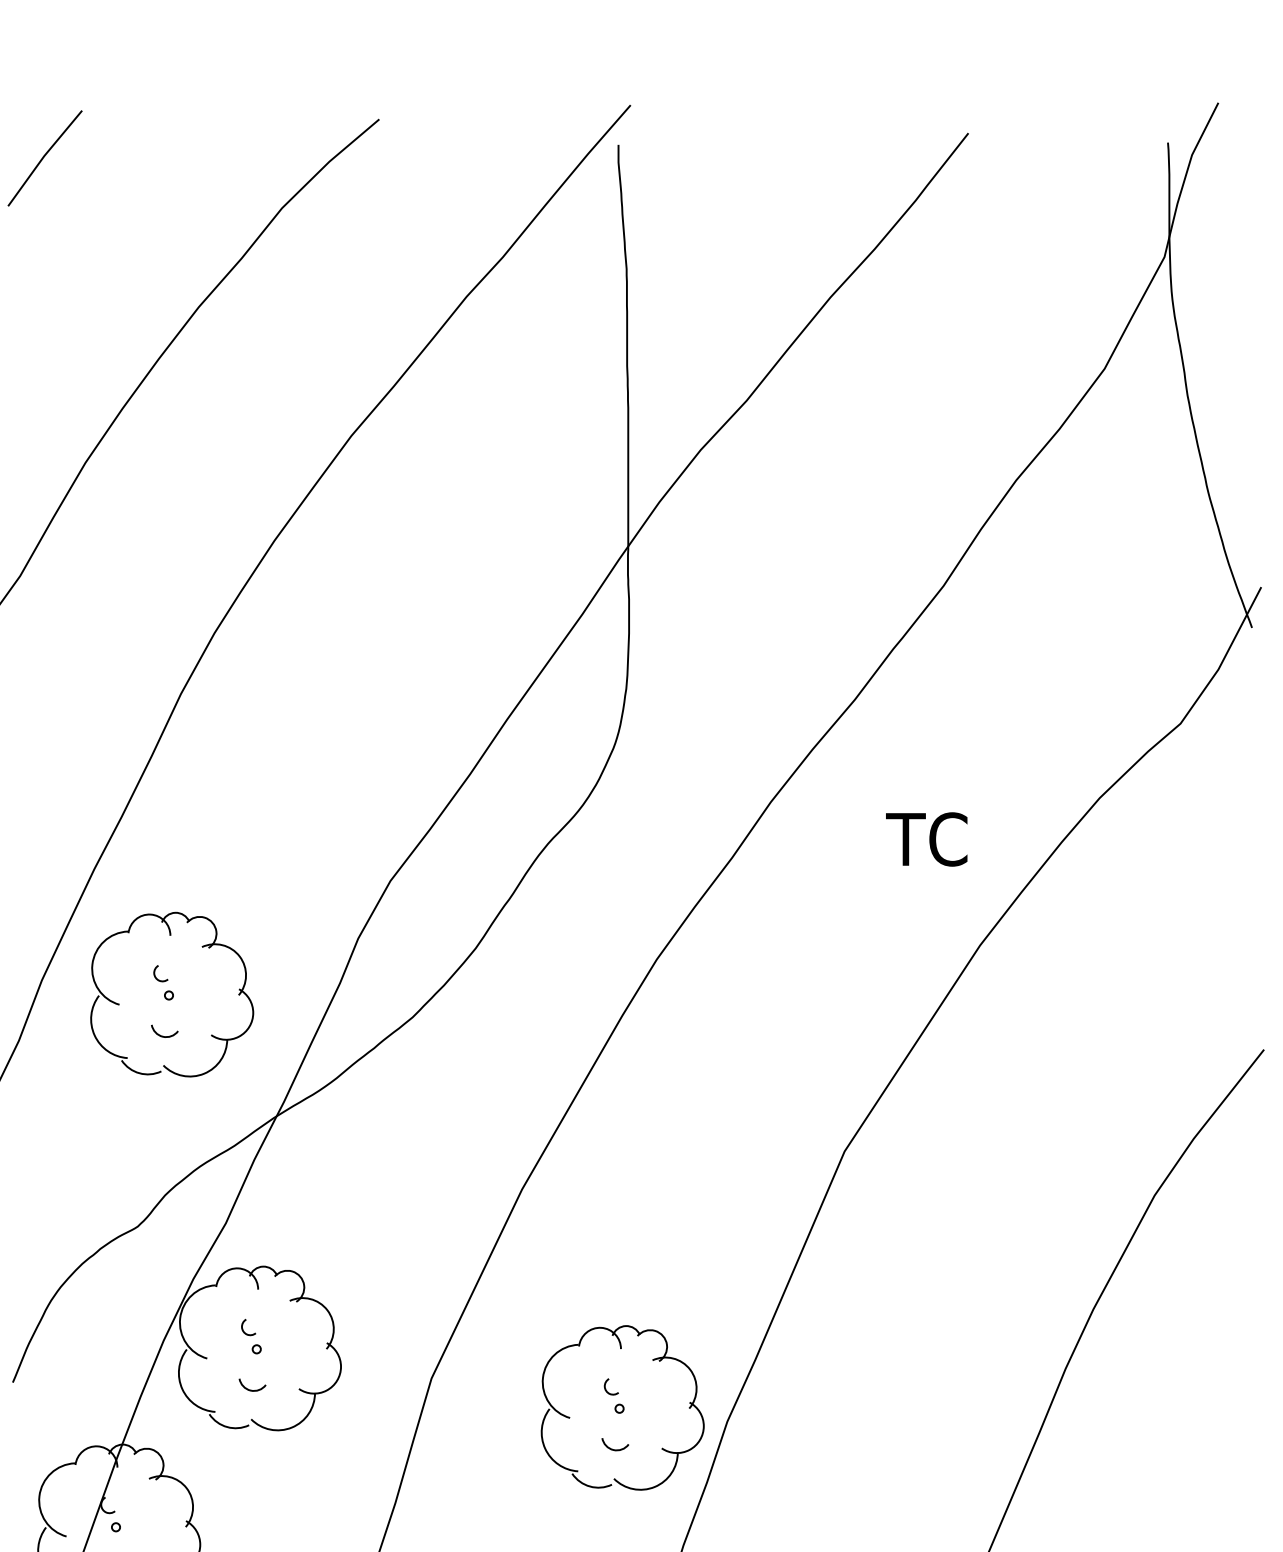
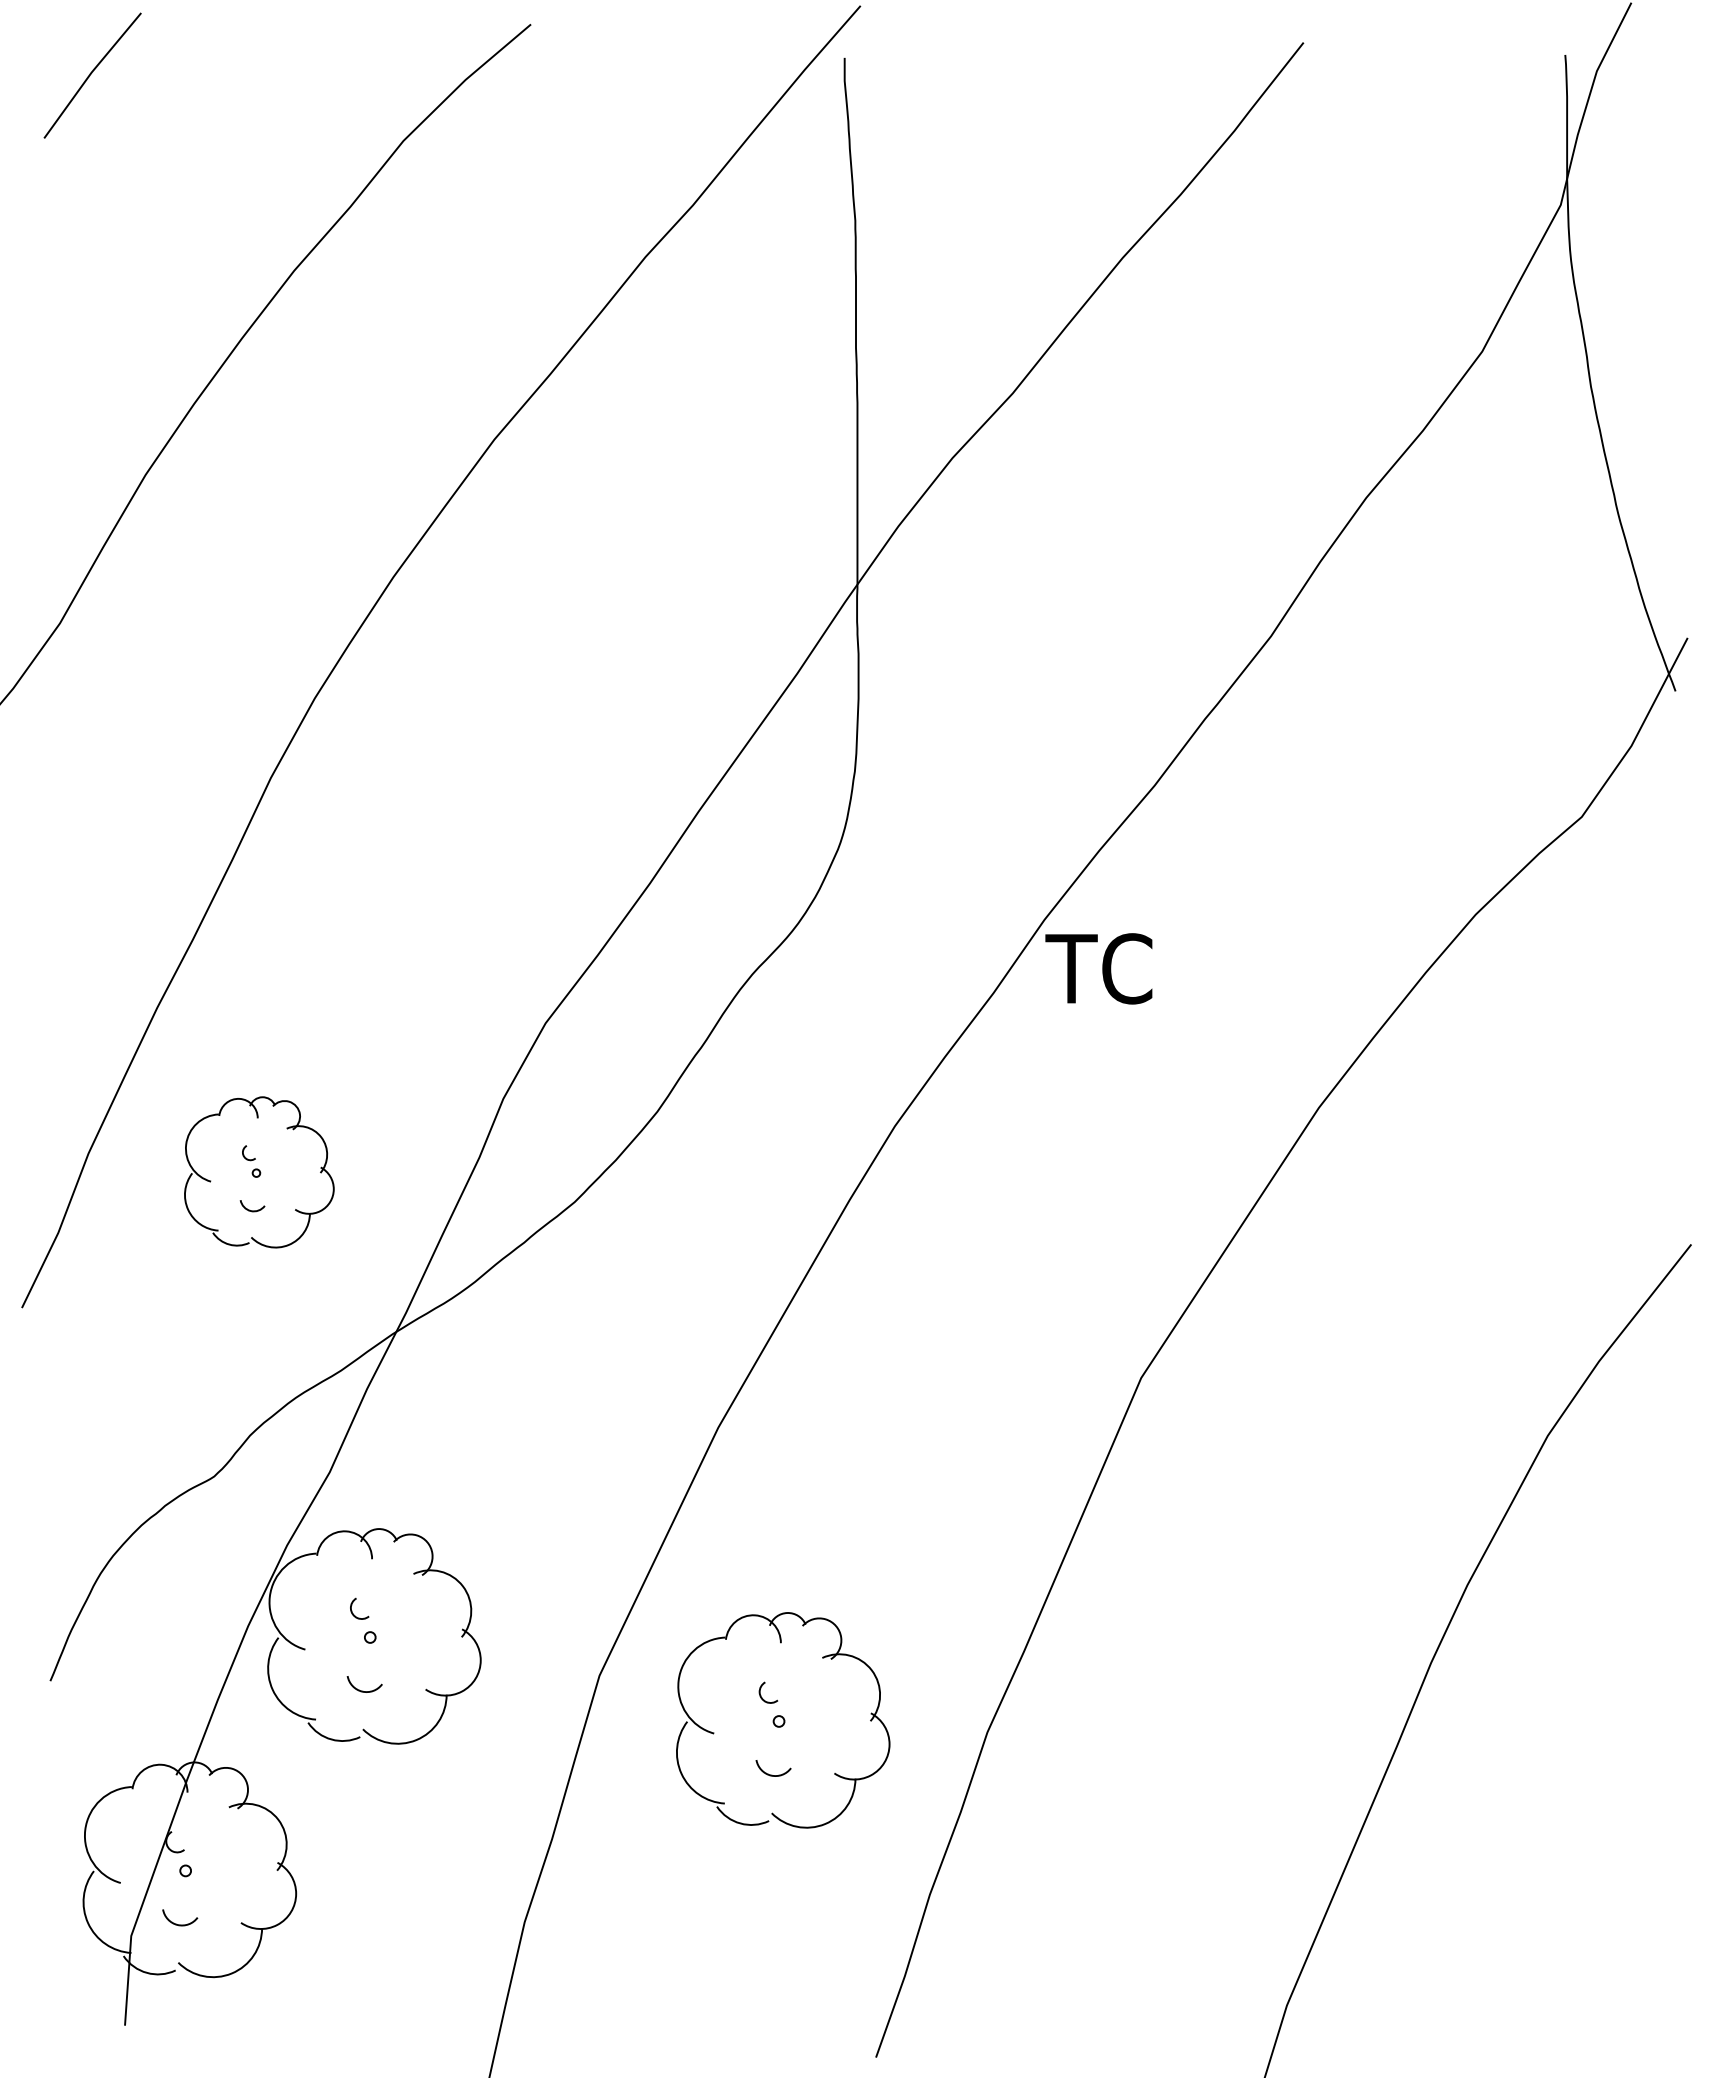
text: (926, 839) -> (1098, 968), moved
part: (172, 994) -> (259, 1172), size x0.7
part: (622, 1408) -> (783, 1720), moved

